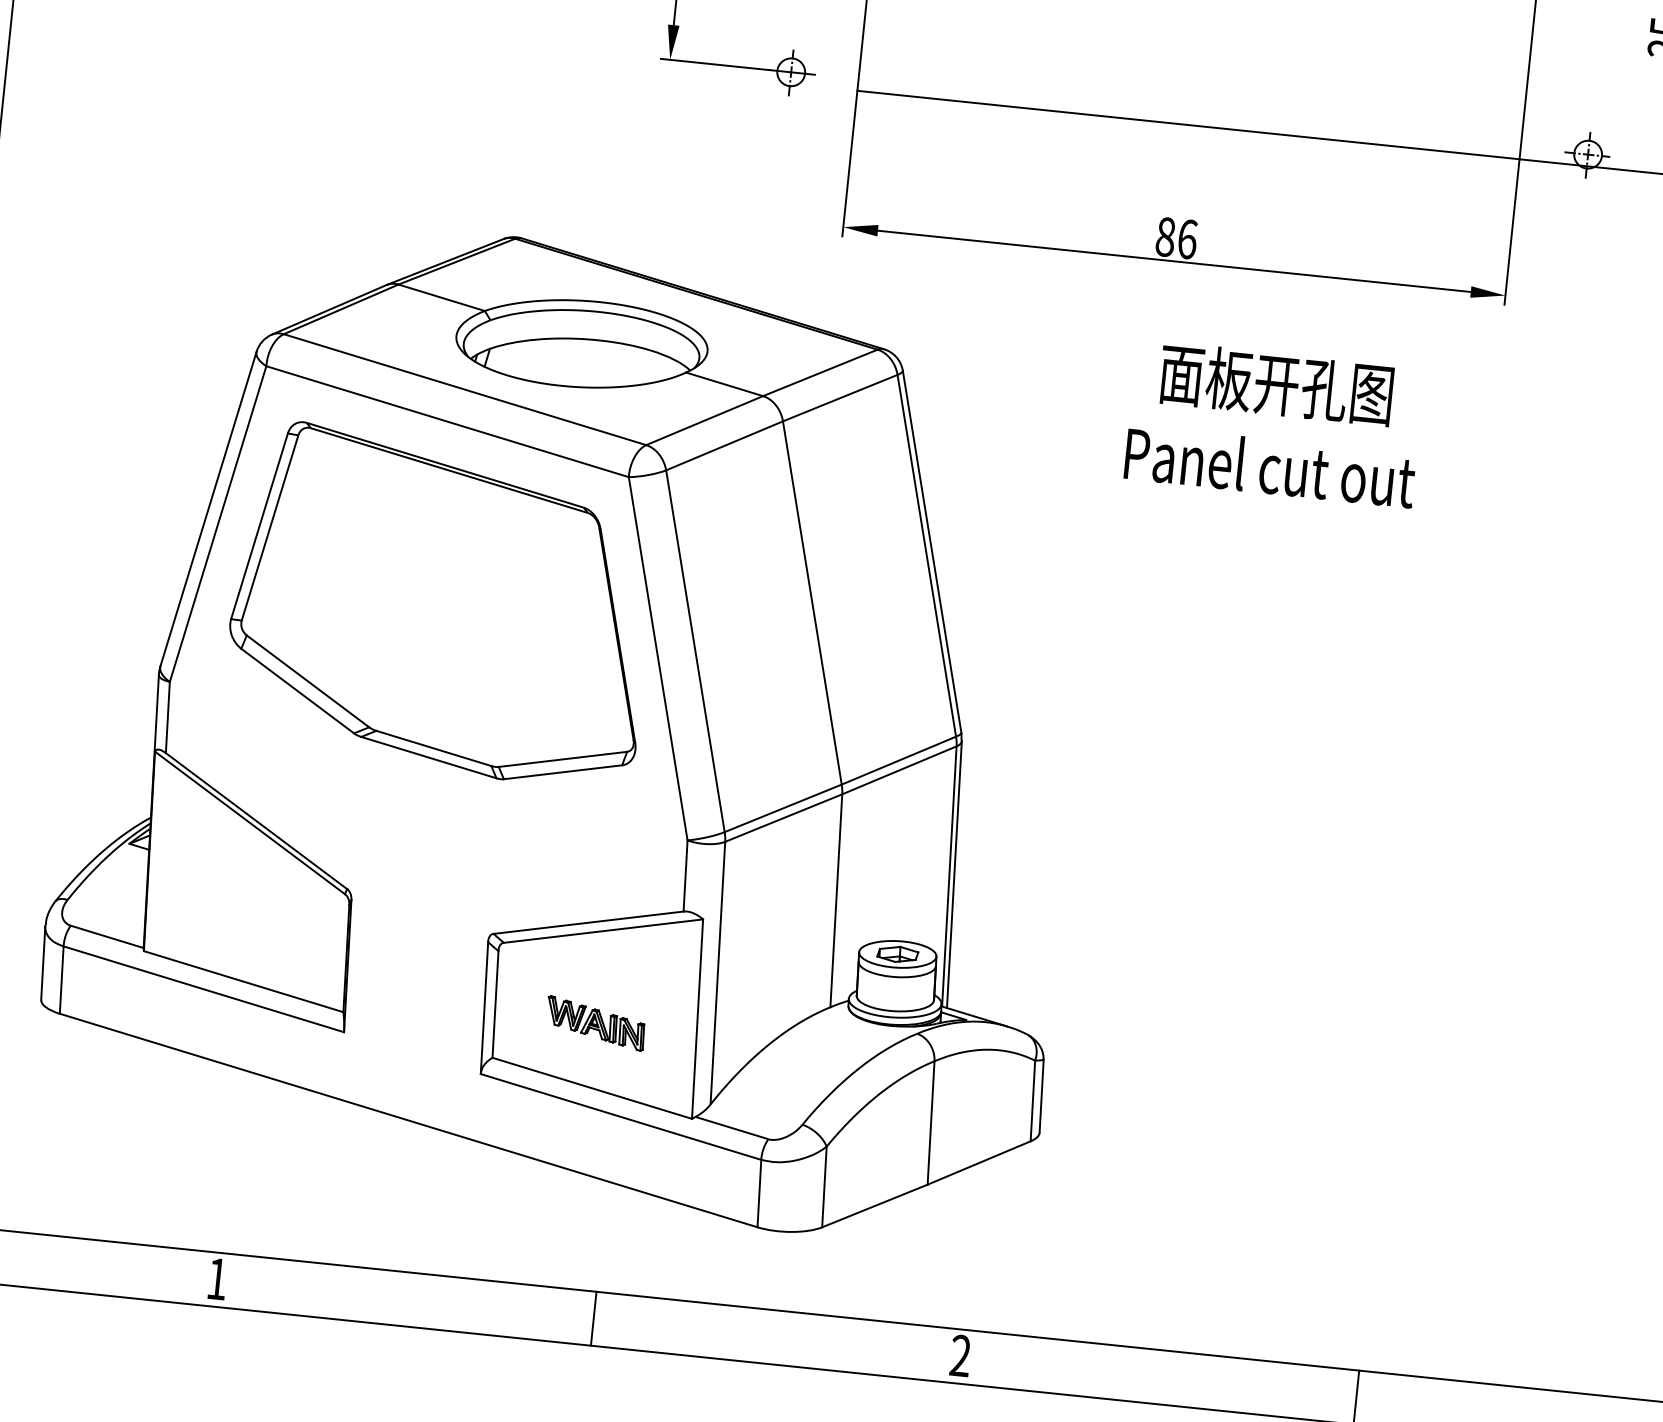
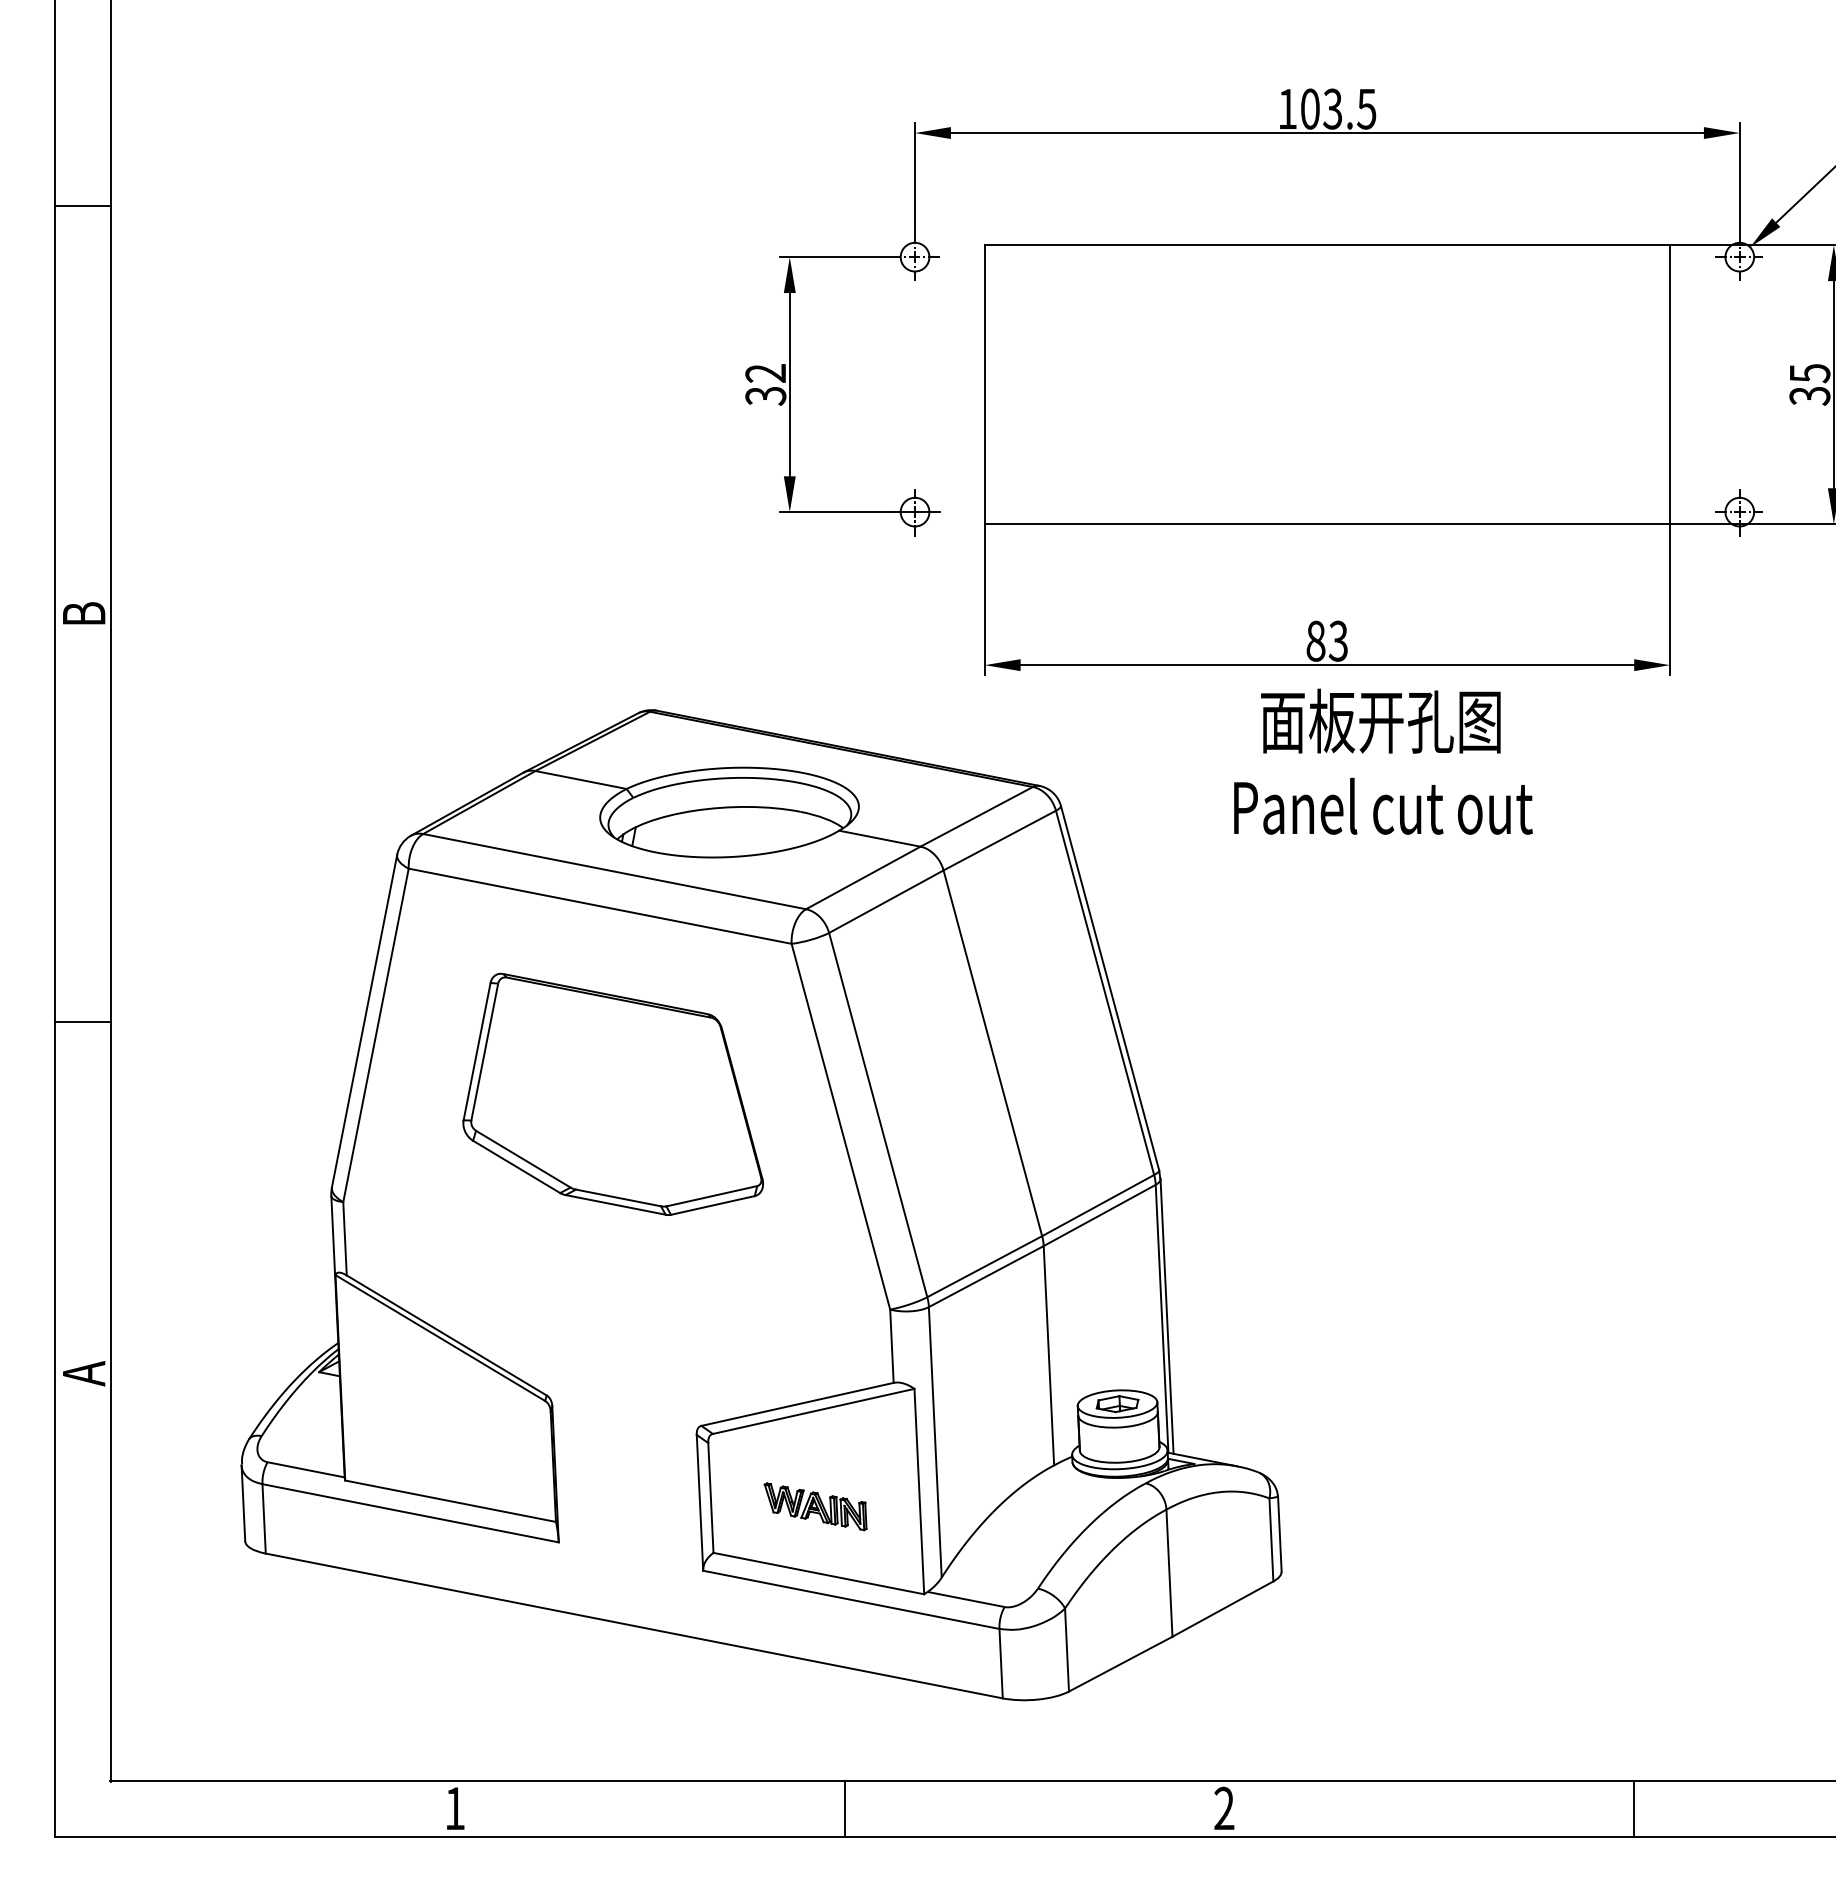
text: (1187, 238) -> (1338, 640), 86 -> 83
text: (1274, 423) -> (1383, 761), moved
part: (441, 604) -> (613, 1094), size x0.7

